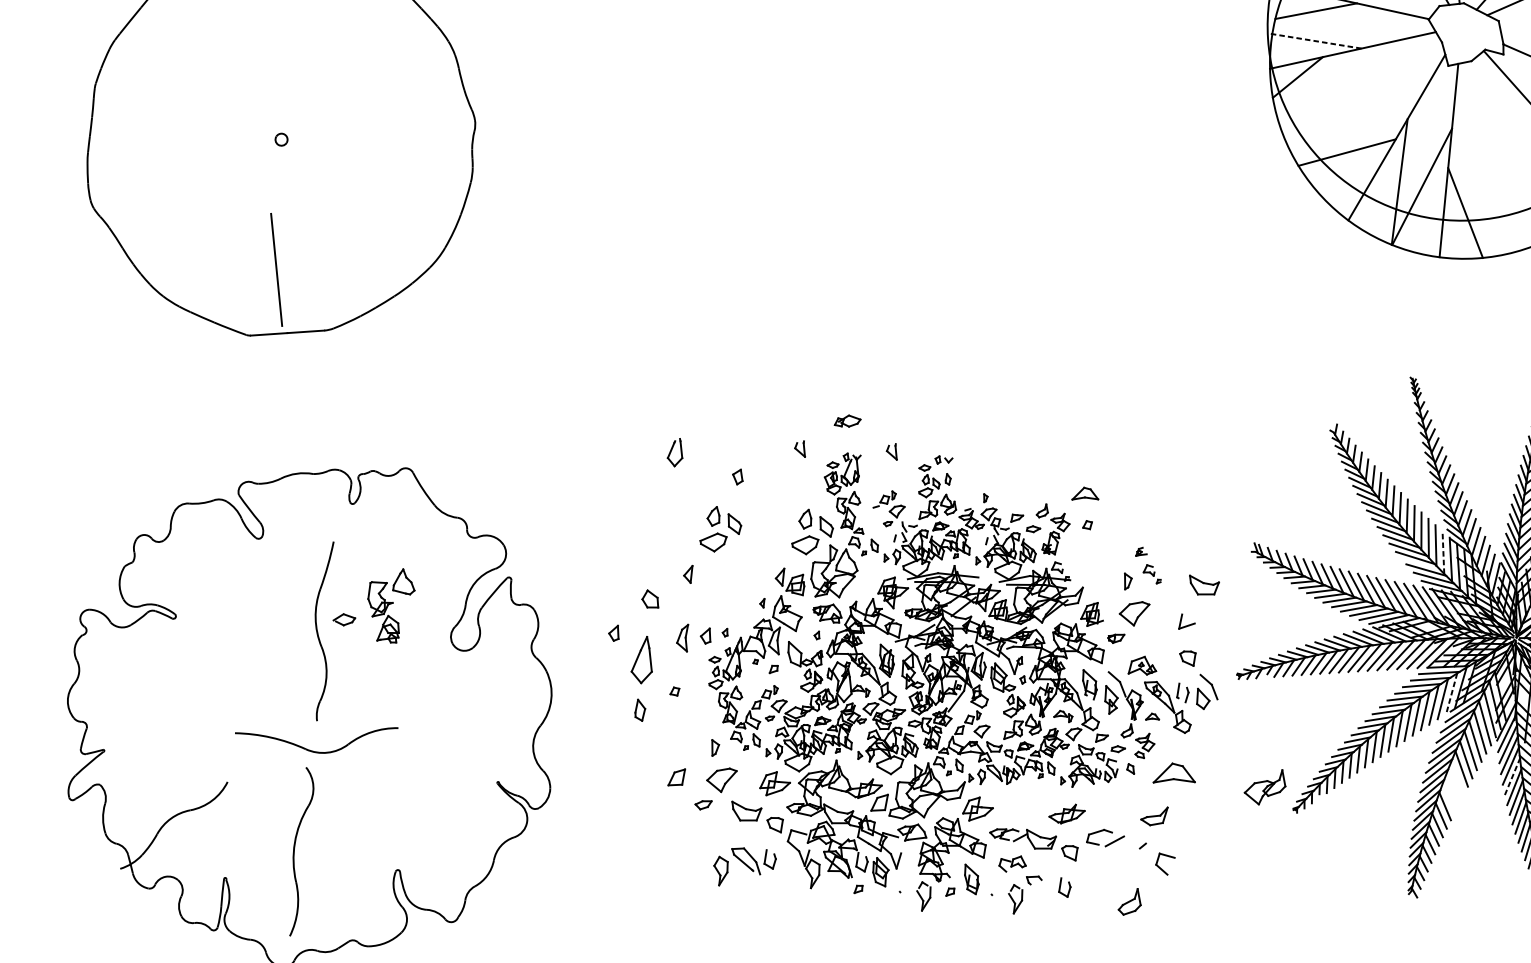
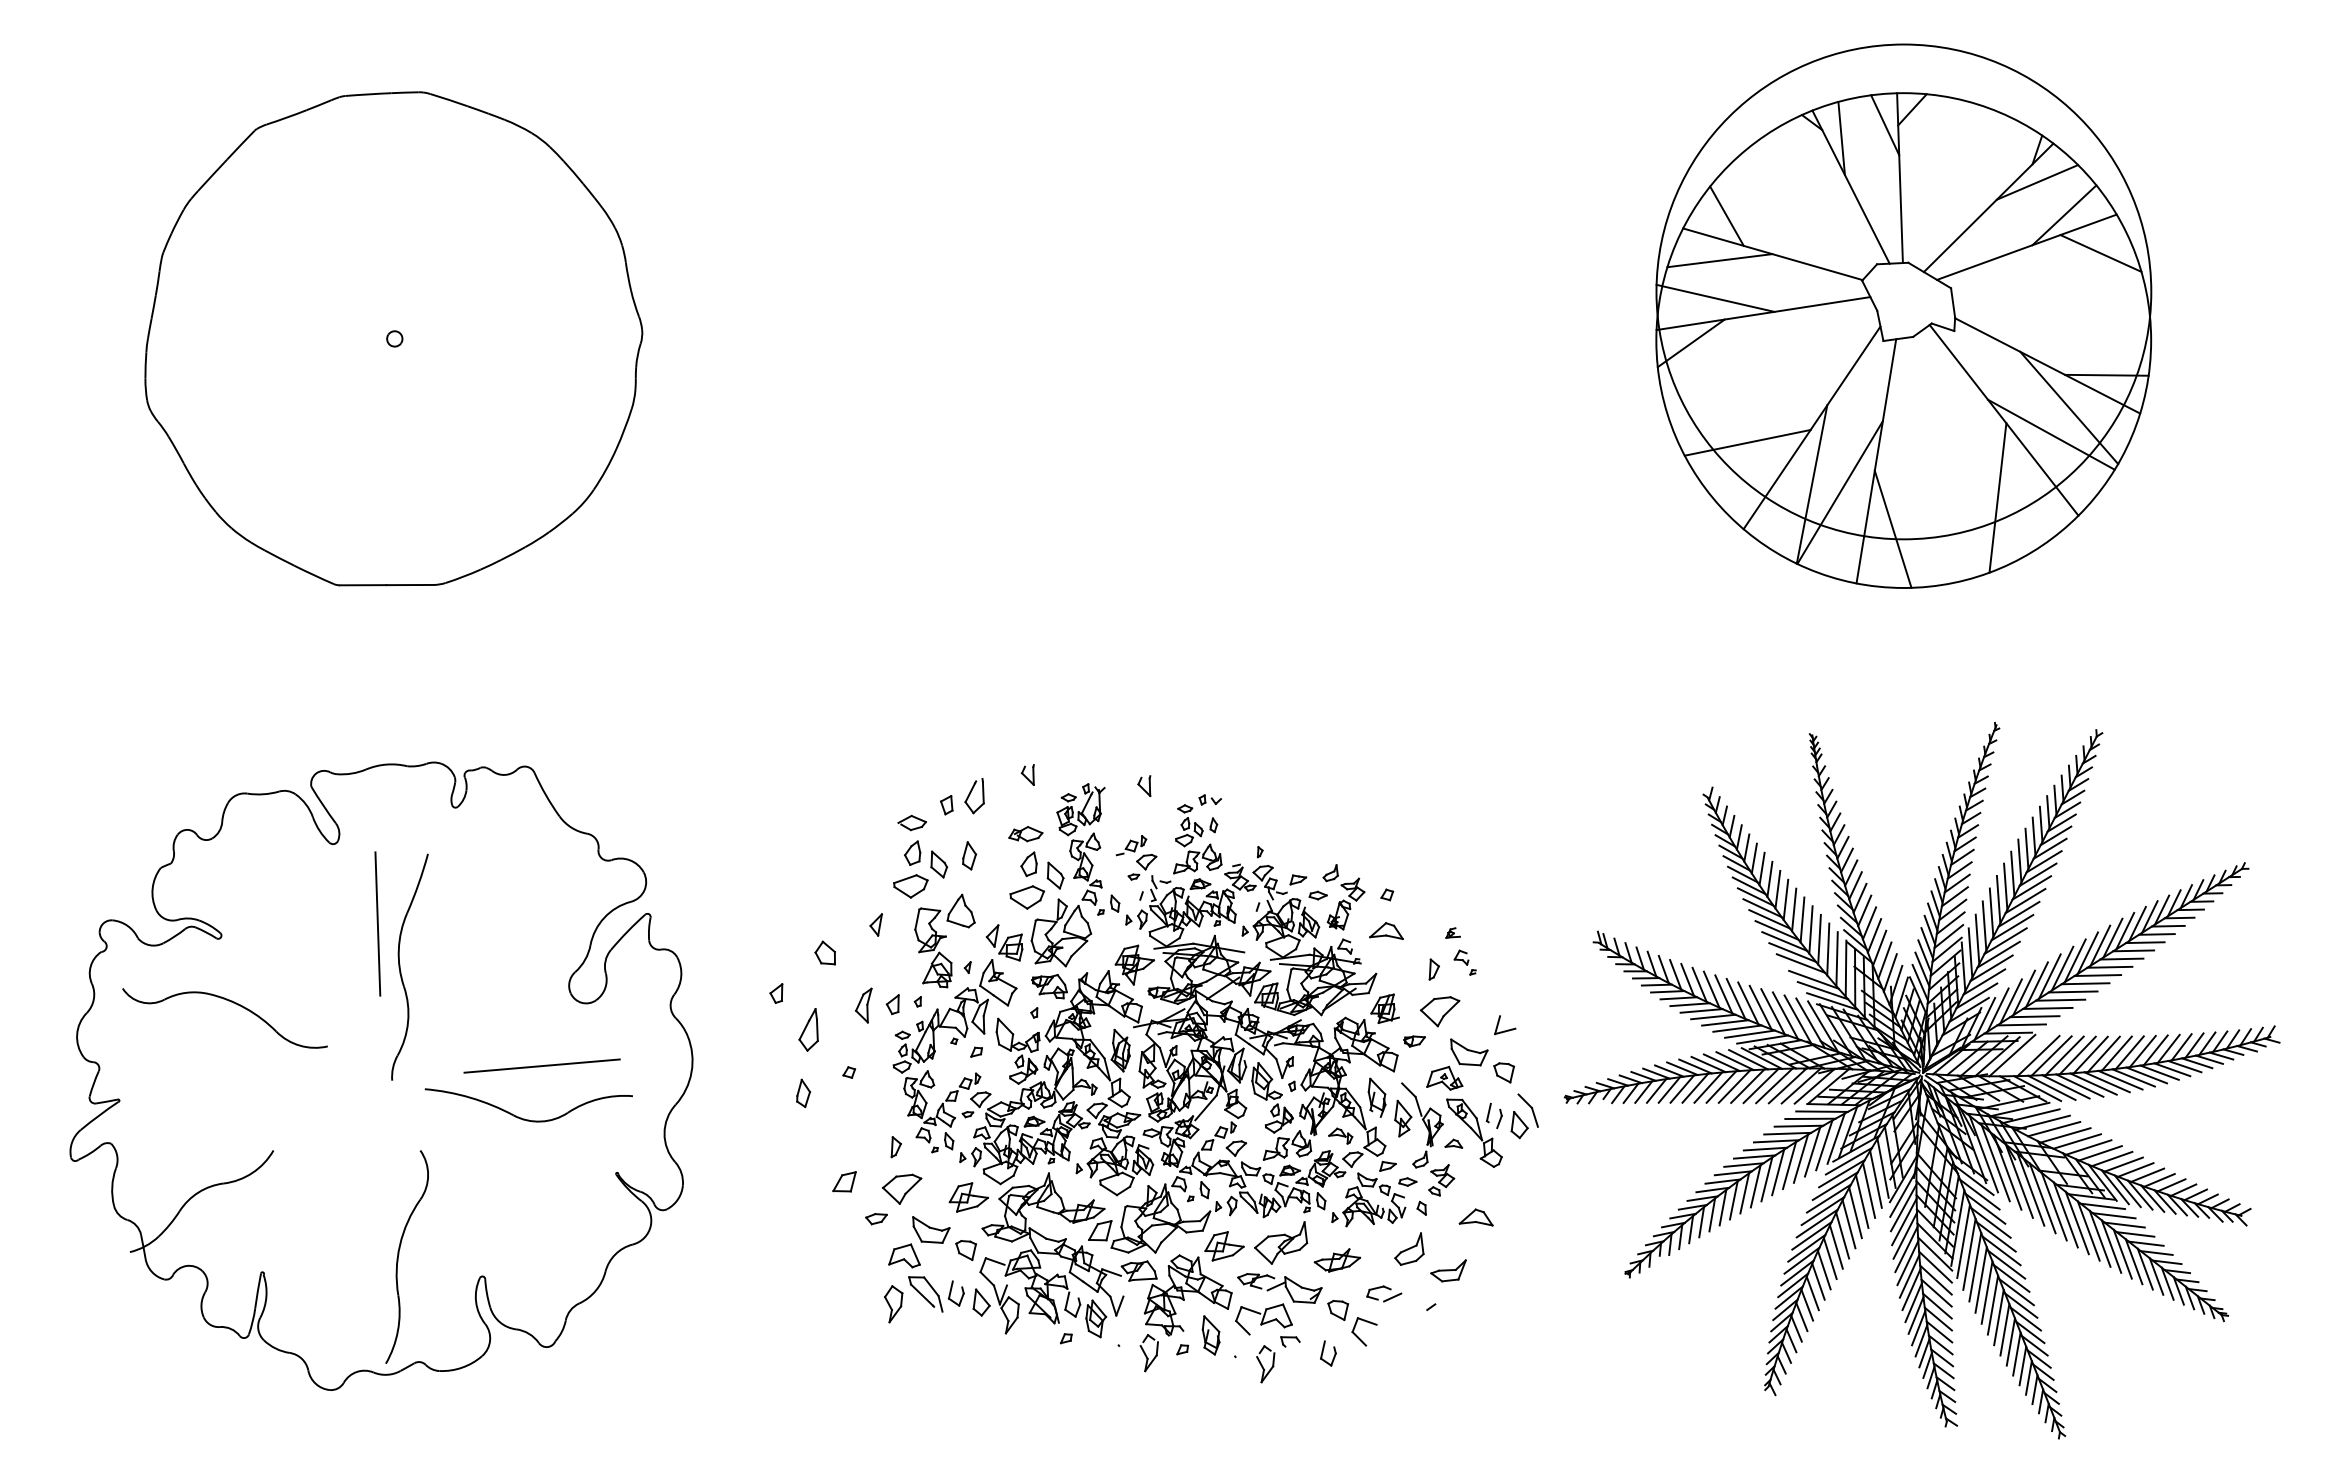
line: (1314, 41) -> (1715, 298), dashed -> solid
line: (276, 269) -> (377, 923), moved
part: (847, 421) -> (1025, 834), moved
part: (674, 453) -> (974, 796), moved
part: (1085, 494) -> (1386, 931), moved
part: (758, 515) -> (969, 855), added
line: (1443, 552) -> (1837, 958), dashed -> solid
part: (1204, 584) -> (1469, 1052), moved
part: (391, 606) -> (944, 940), moved
part: (343, 619) -> (911, 822), moved
part: (640, 659) -> (808, 1029), size x0.71
part: (184, 667) -> (228, 1001), added
line: (1452, 693) -> (1836, 1138), dashed -> solid
line: (433, 701) -> (541, 1065), added
part: (314, 751) -> (524, 1118), moved
part: (1173, 773) -> (1475, 1217), size x0.62
line: (1512, 776) -> (1906, 1249), dashed -> solid
line: (1456, 778) -> (1835, 1246), added
part: (1265, 787) -> (1281, 1242), moved
line: (1452, 787) -> (1829, 1258), added
line: (1449, 796) -> (1824, 1269), added
part: (727, 832) -> (904, 1255), added
part: (1105, 837) -> (1384, 1293), size x0.71
part: (294, 849) -> (399, 1254), moved
part: (1012, 864) -> (1263, 1319), size x1.67
part: (790, 865) -> (981, 1302), added
part: (1161, 867) -> (1358, 1336), moved
part: (1129, 901) -> (1409, 1248), moved

